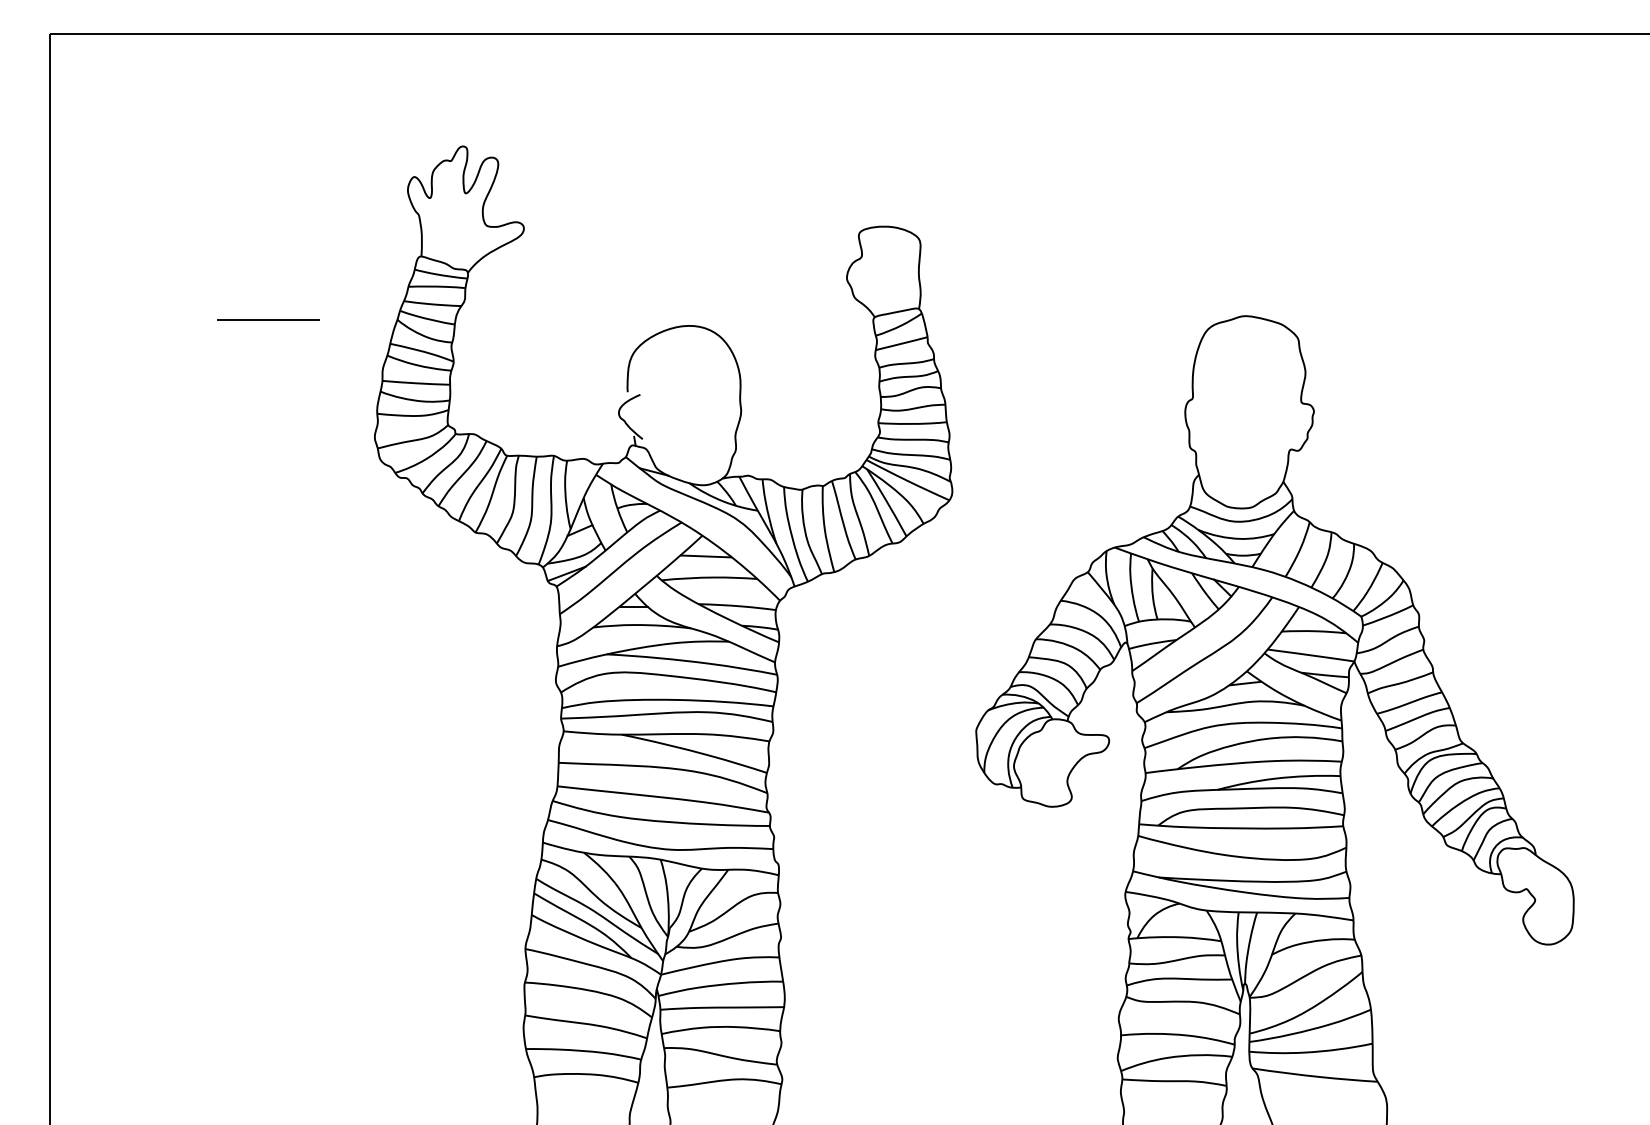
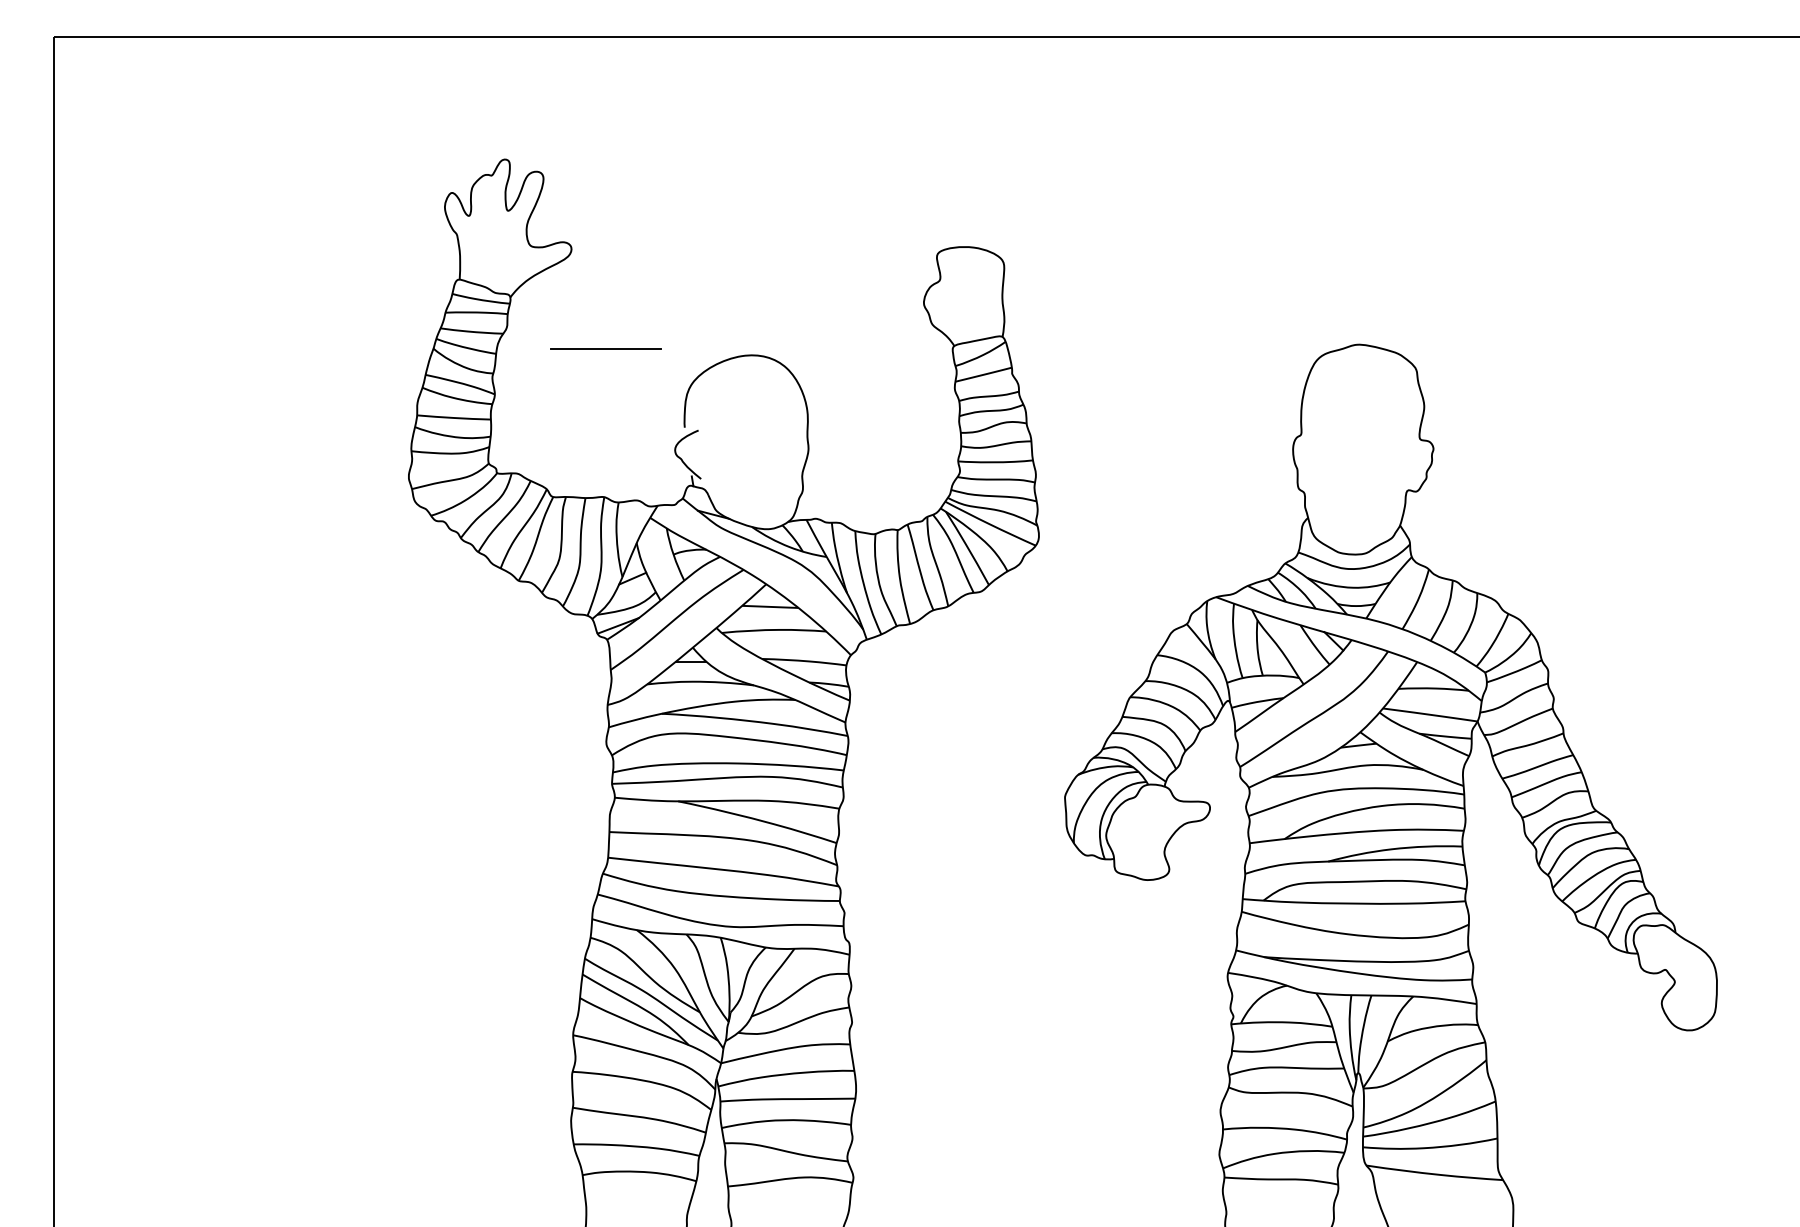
line: (268, 319) -> (605, 348), moved

